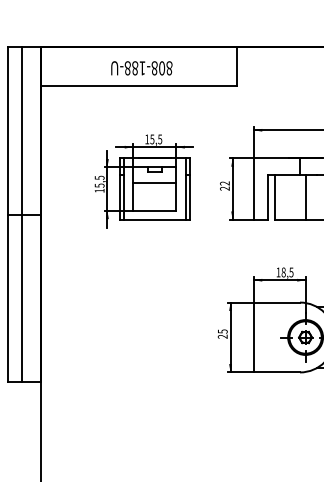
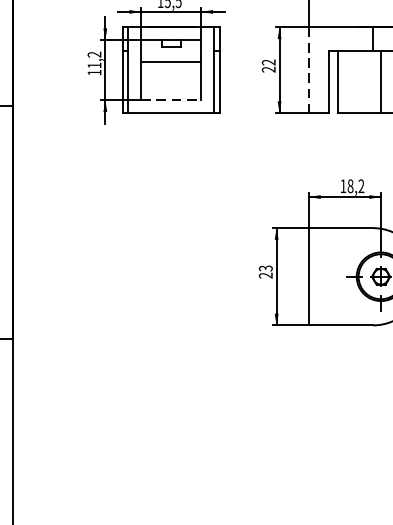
text: (99, 181) -> (94, 59), 15,5 -> 11,2
line: (253, 189) -> (308, 70), solid -> dashed
line: (154, 210) -> (170, 100), solid -> dashed
text: (291, 272) -> (361, 186), 18,5 -> 18,2
text: (221, 331) -> (264, 268), 25 -> 23

